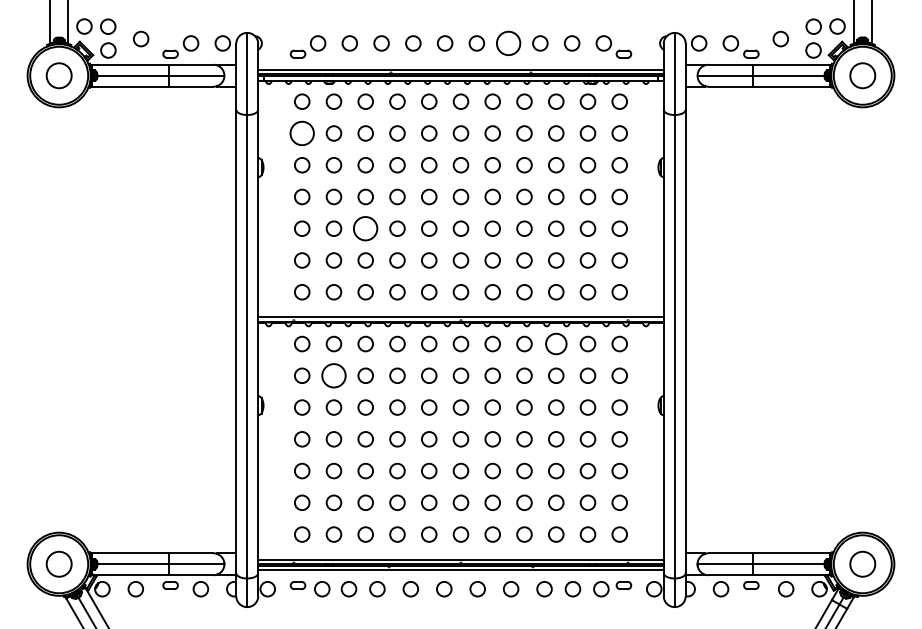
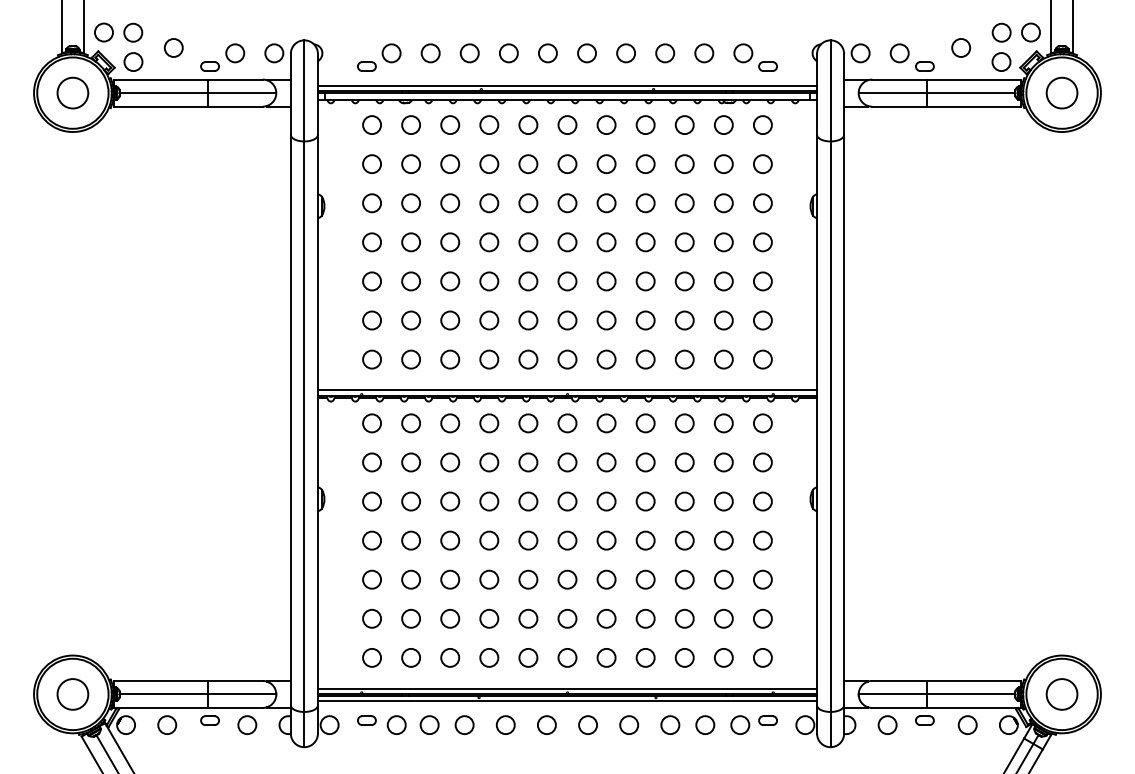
circle: (508, 43) -> (626, 53), size x0.62
circle: (302, 133) -> (372, 164), size x0.62
circle: (365, 228) -> (450, 281), size x0.62
circle: (556, 344) -> (684, 423), size x0.71
circle: (334, 375) -> (411, 462), size x0.62

